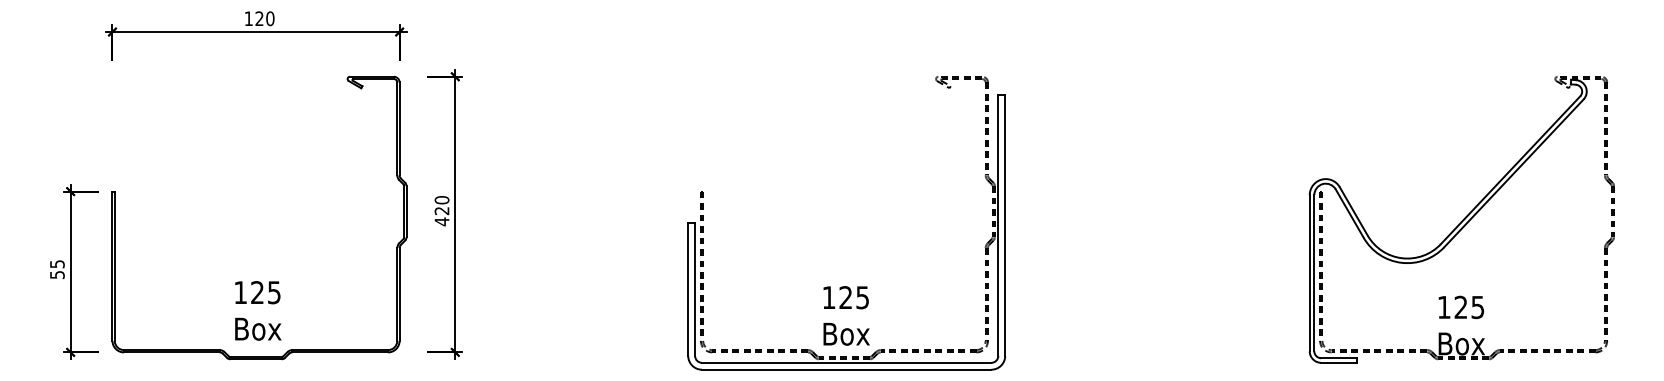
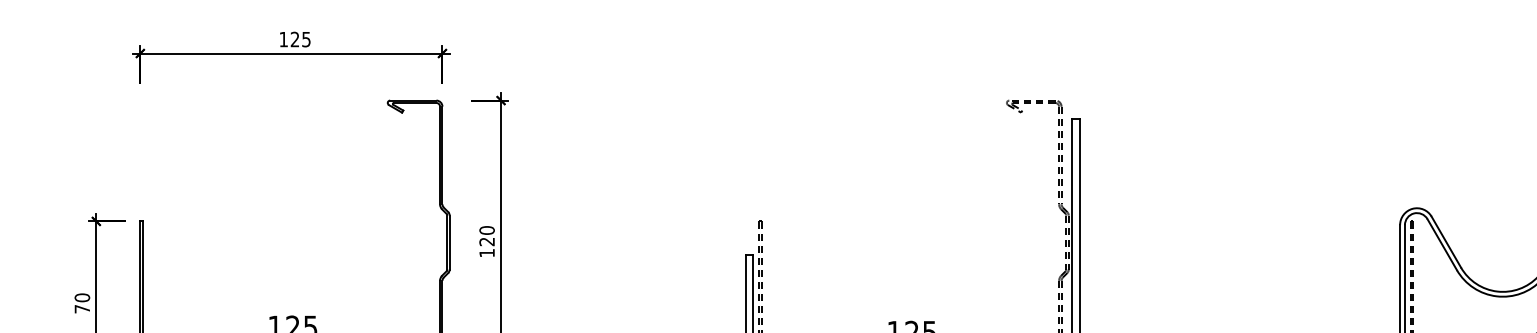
text: (270, 18) -> (306, 39), 120 -> 125
text: (441, 221) -> (486, 252), 420 -> 120
text: (57, 269) -> (82, 303), 55 -> 70

